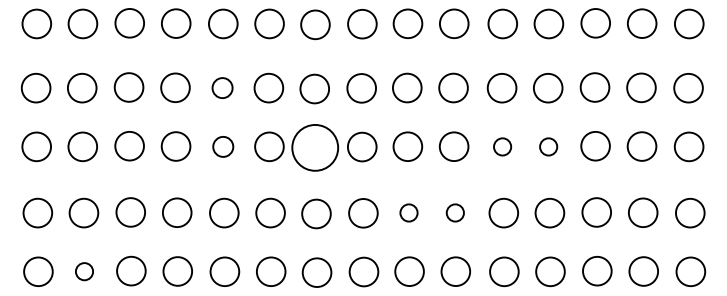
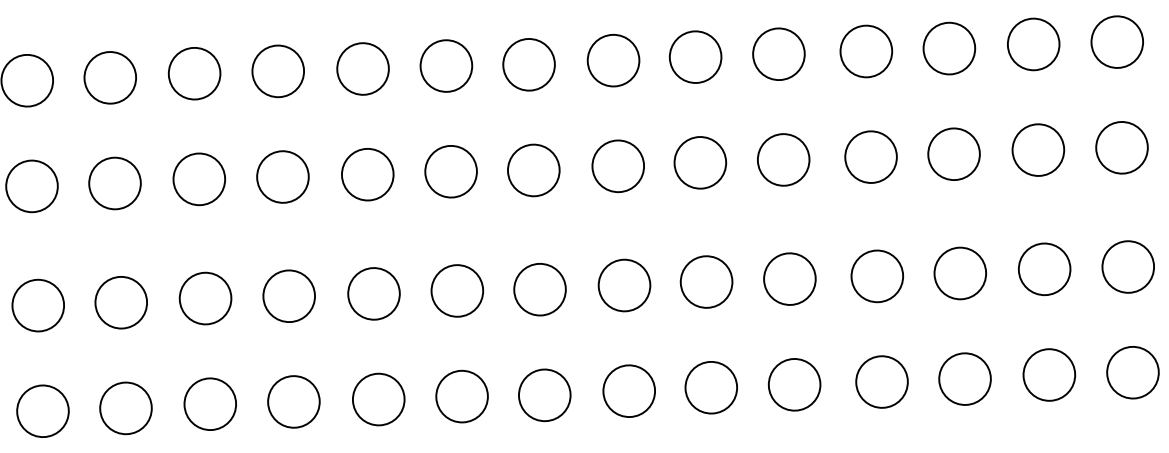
part: (222, 87) -> (362, 67), size x1.43
part: (223, 146) -> (368, 174), size x1.43
part: (502, 146) -> (870, 156), size x1.67
part: (548, 146) -> (953, 153), size x1.67
part: (315, 147) -> (534, 170), size x0.62
part: (408, 212) -> (705, 281), size x1.67
part: (455, 212) -> (790, 278), size x1.67
part: (84, 271) -> (125, 407), size x1.67

